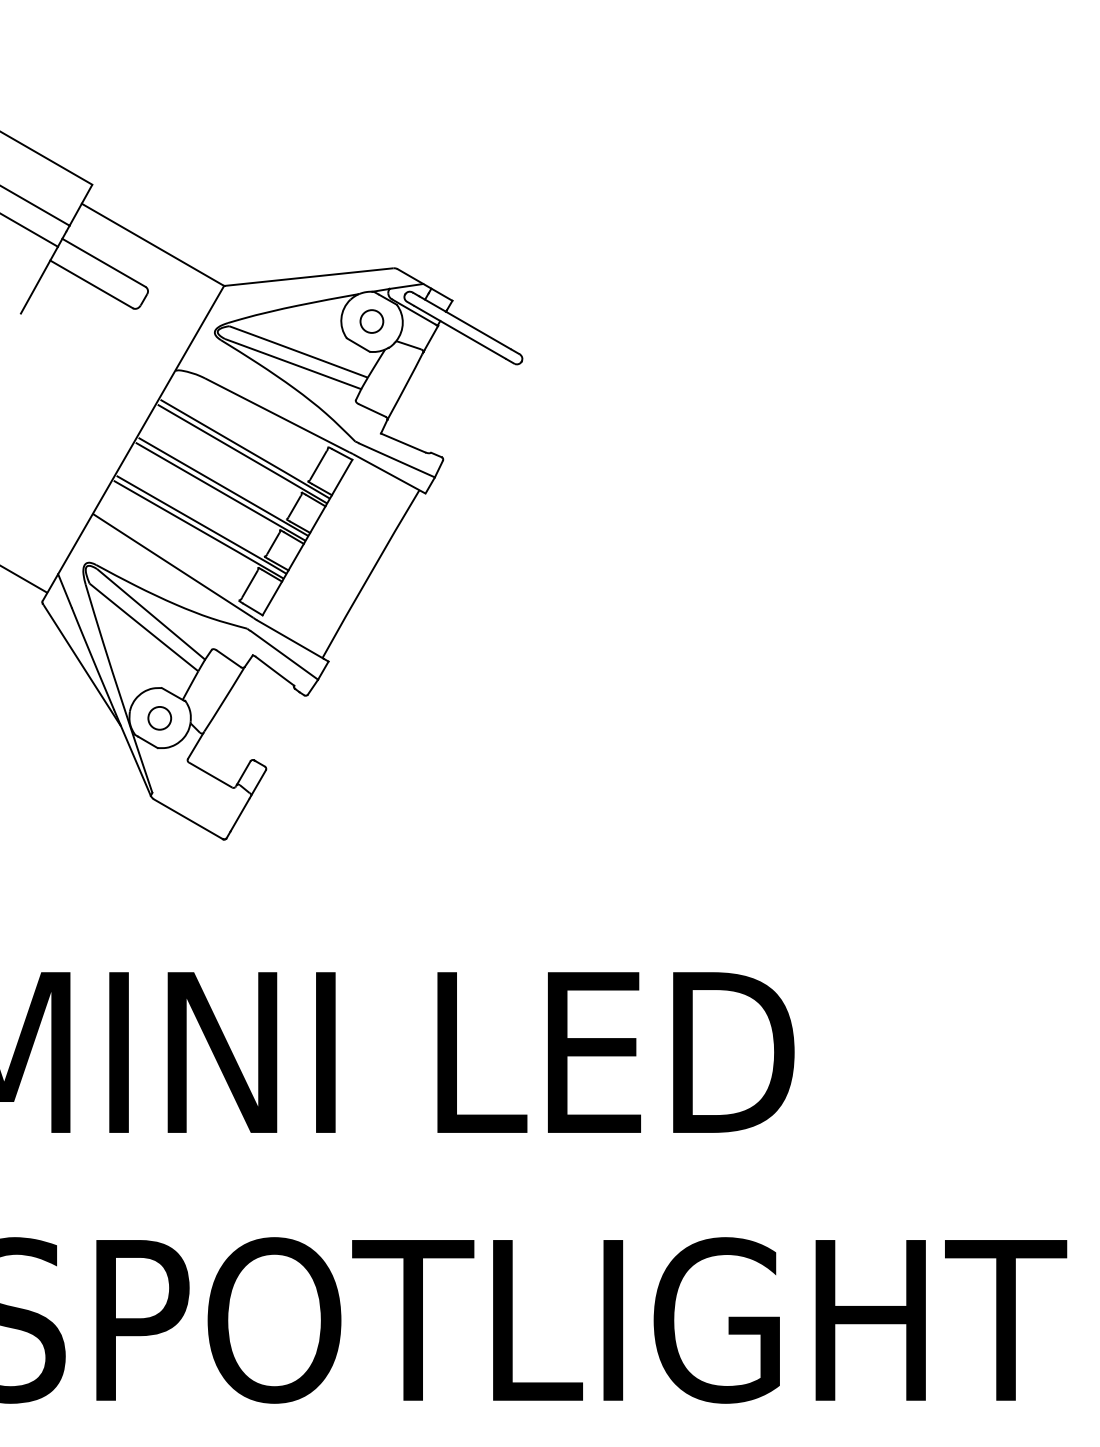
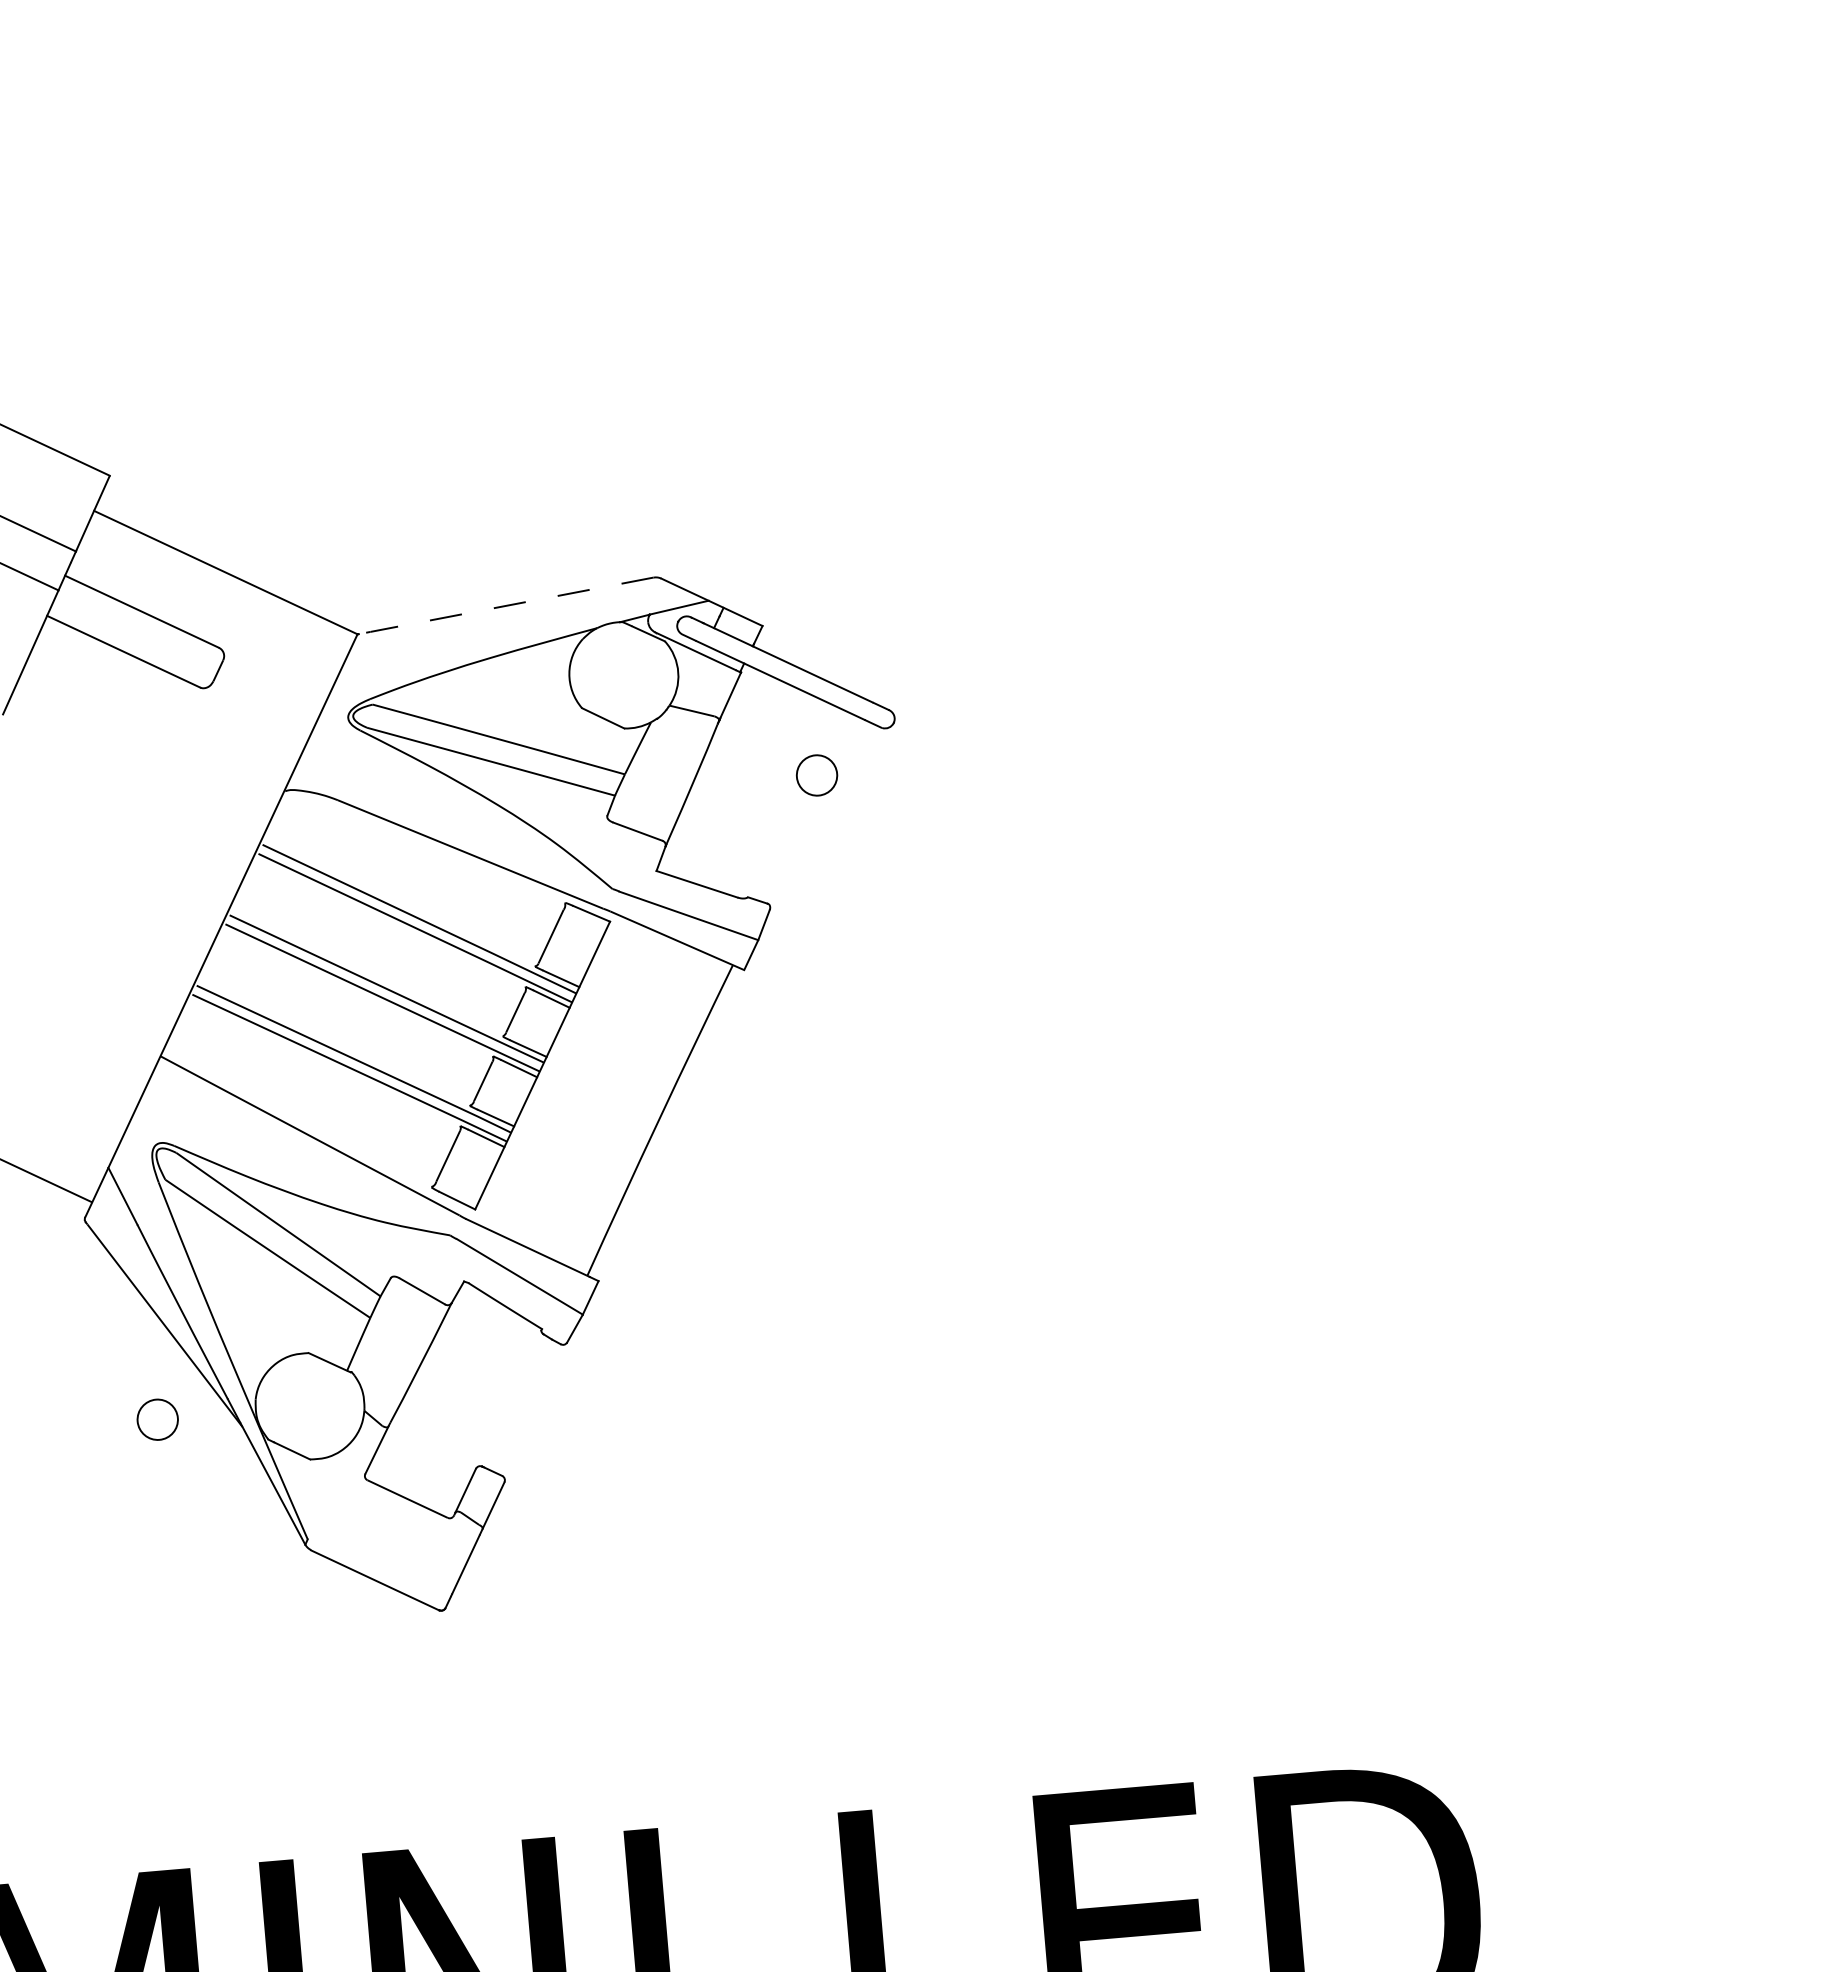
line: (308, 277) -> (505, 606), solid -> dashed
circle: (371, 321) -> (816, 775), moved
circle: (159, 718) -> (157, 1420), moved

